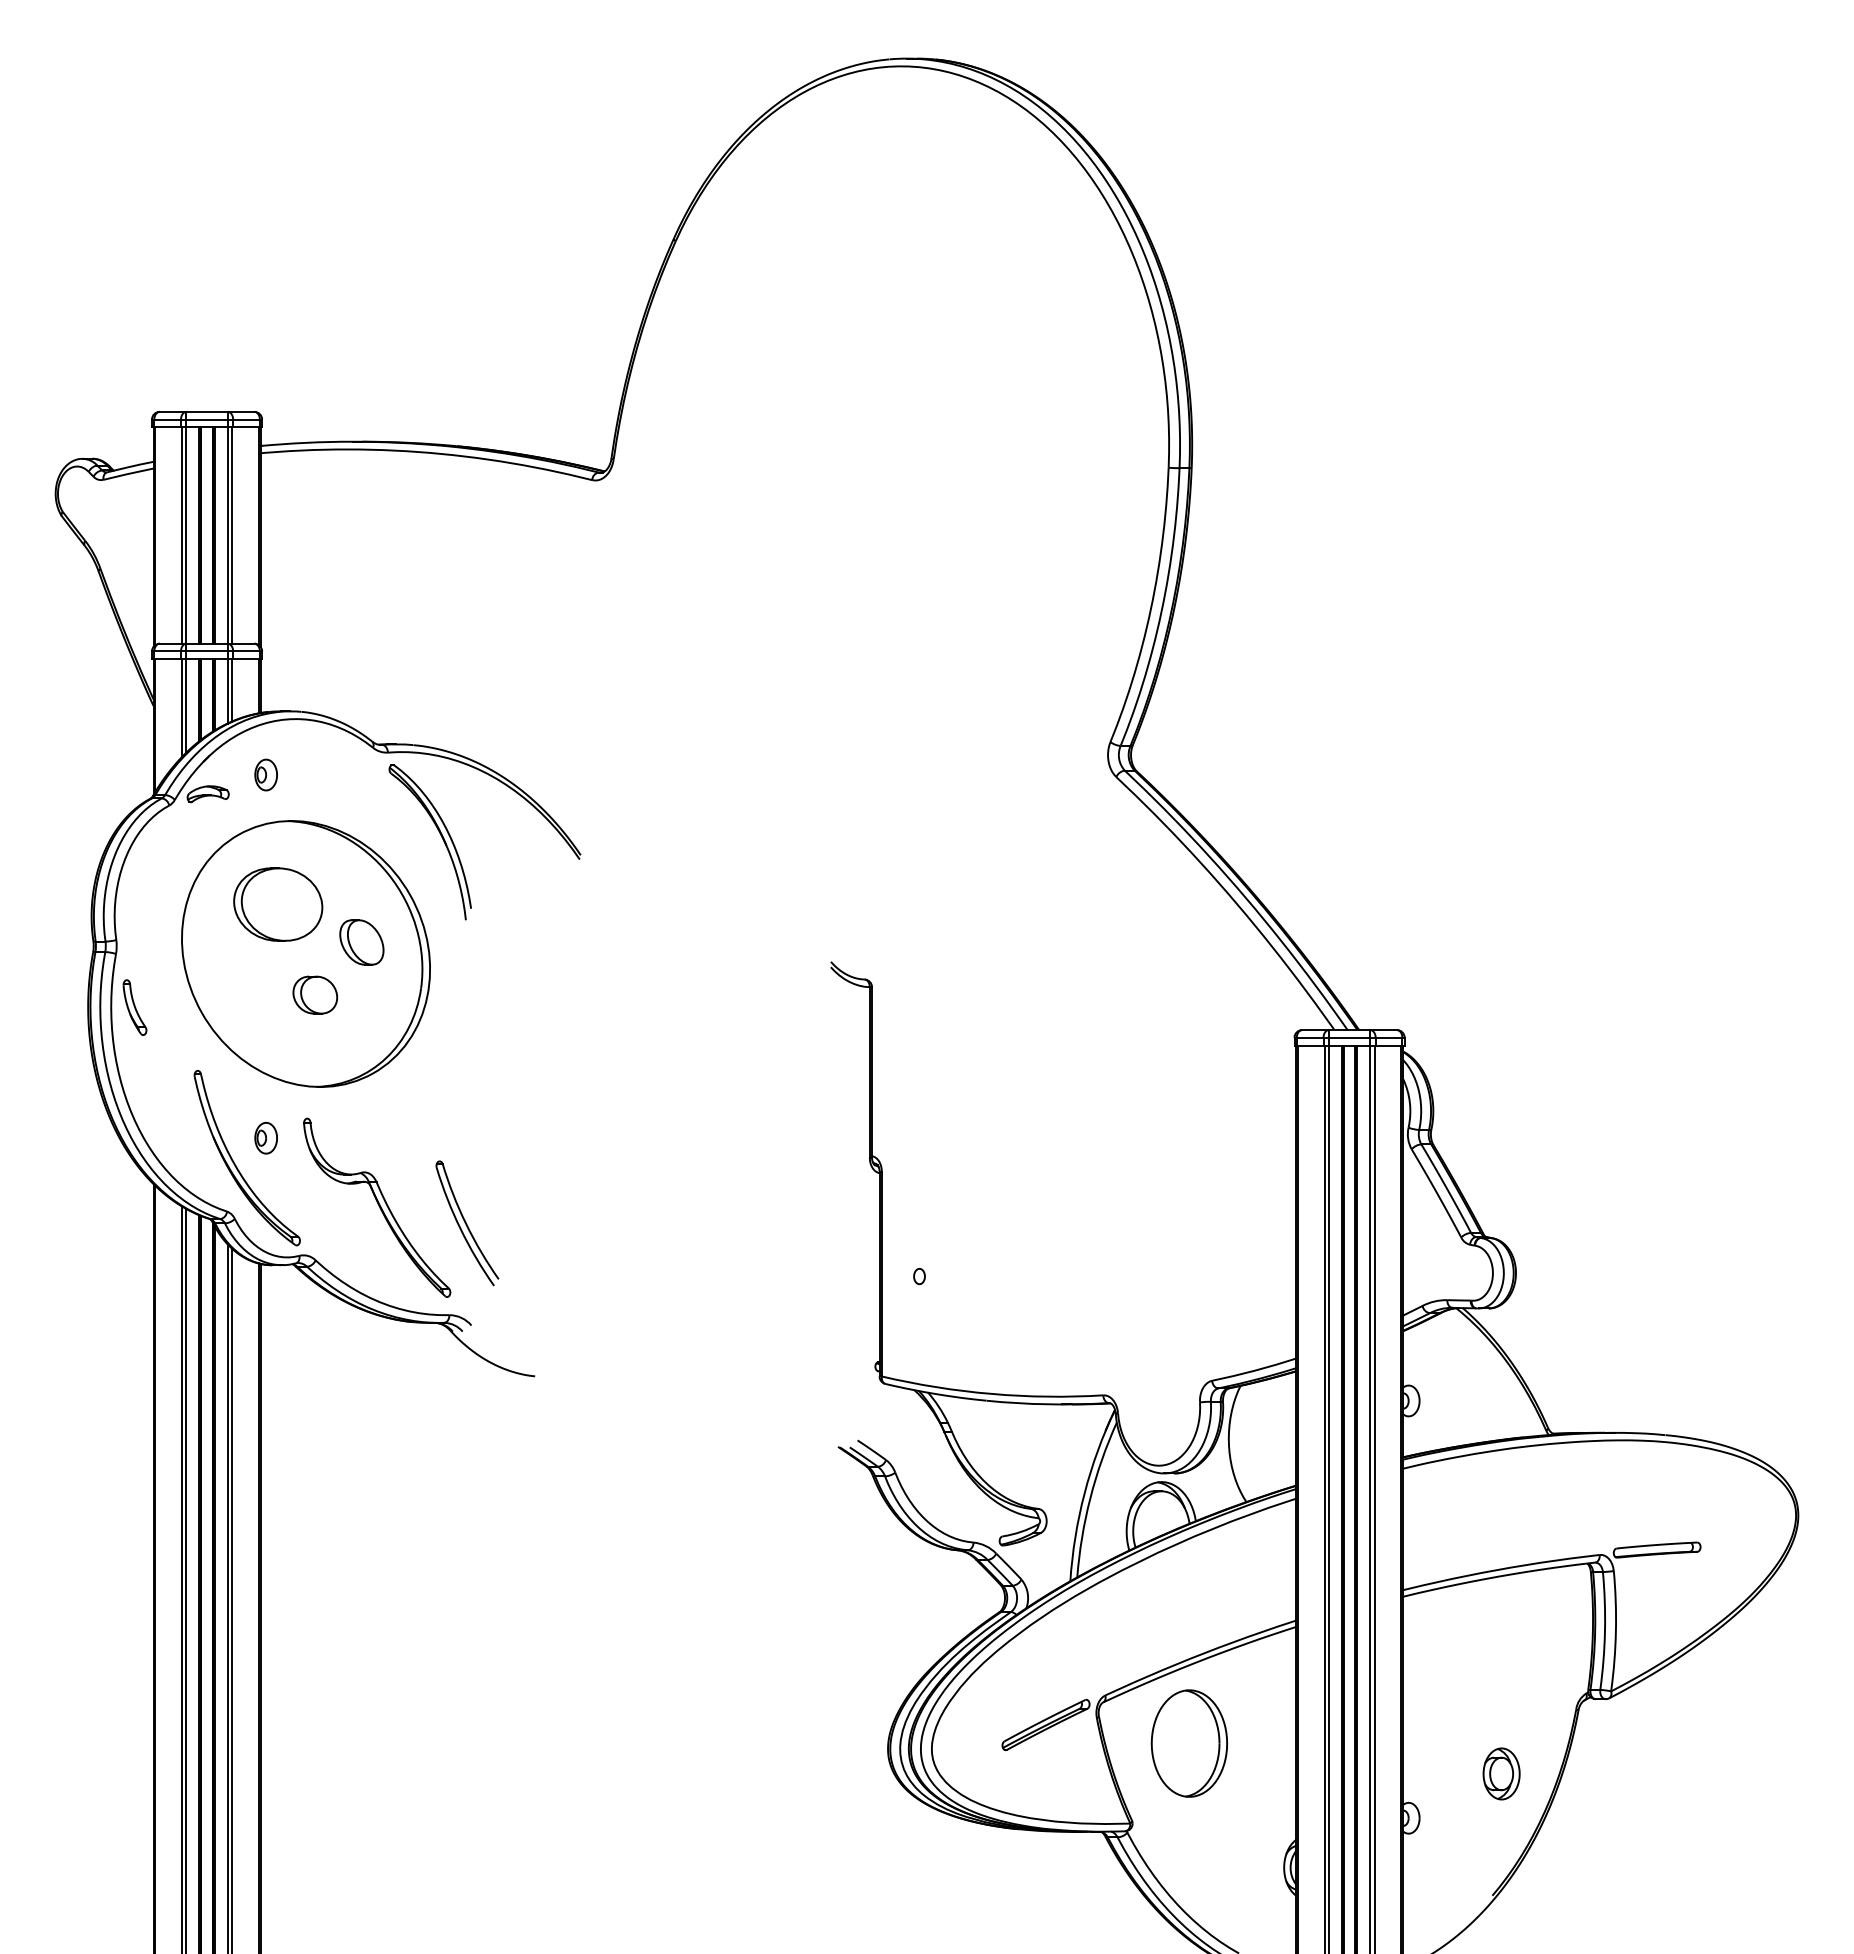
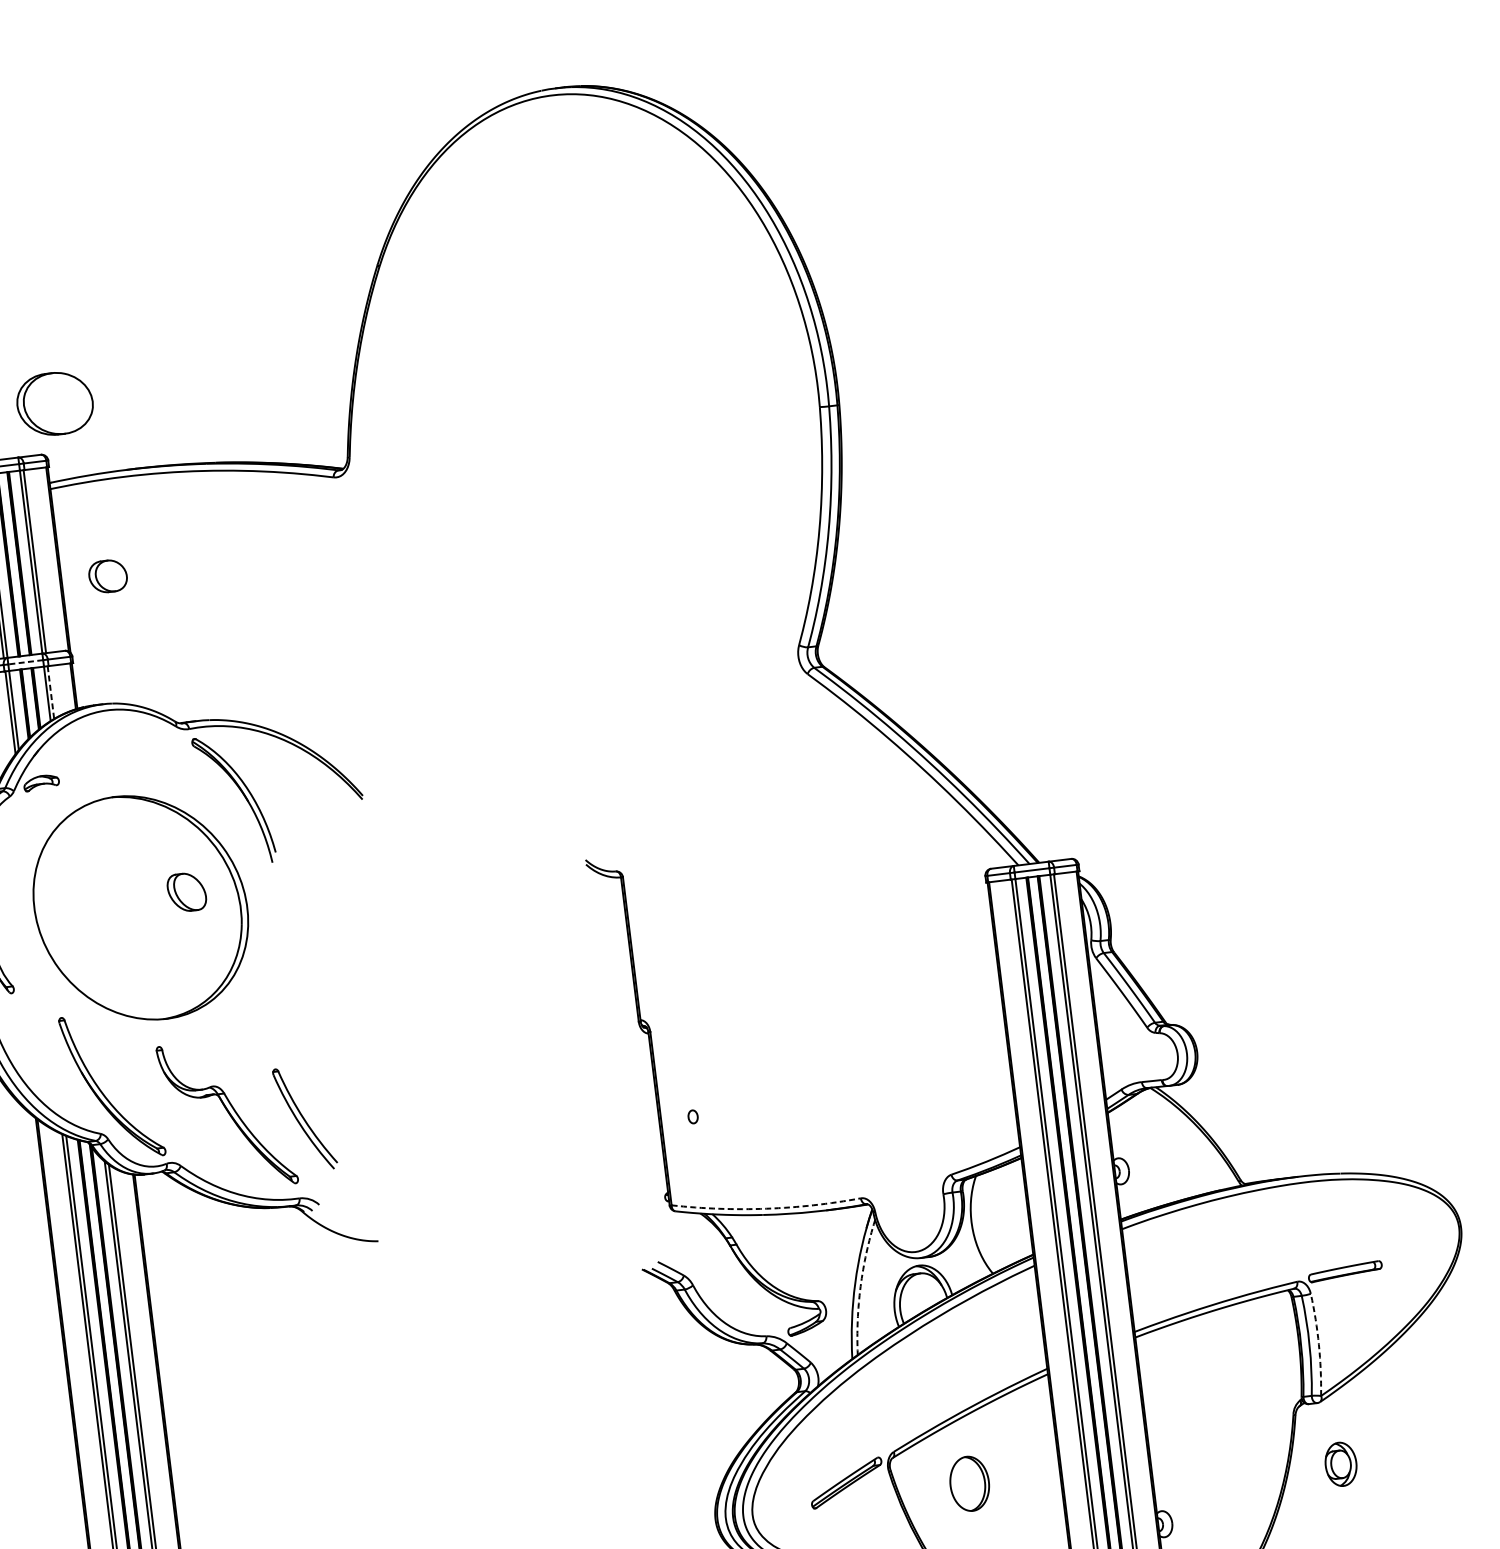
line: (207, 651) -> (26, 662), solid -> dashed
line: (232, 690) -> (51, 692), solid -> dashed
part: (265, 774) -> (87, 760), removed
part: (278, 904) -> (55, 403), moved
part: (315, 994) -> (108, 575), moved
part: (265, 1137) -> (125, 1067), removed
arc: (991, 1393) -> (766, 1208), solid -> dashed
arc: (1090, 1498) -> (860, 1286), solid -> dashed
arc: (1615, 1631) -> (1318, 1344), solid -> dashed
part: (1188, 1743) -> (969, 1483), size x0.6
part: (1501, 1773) -> (1340, 1463), moved

